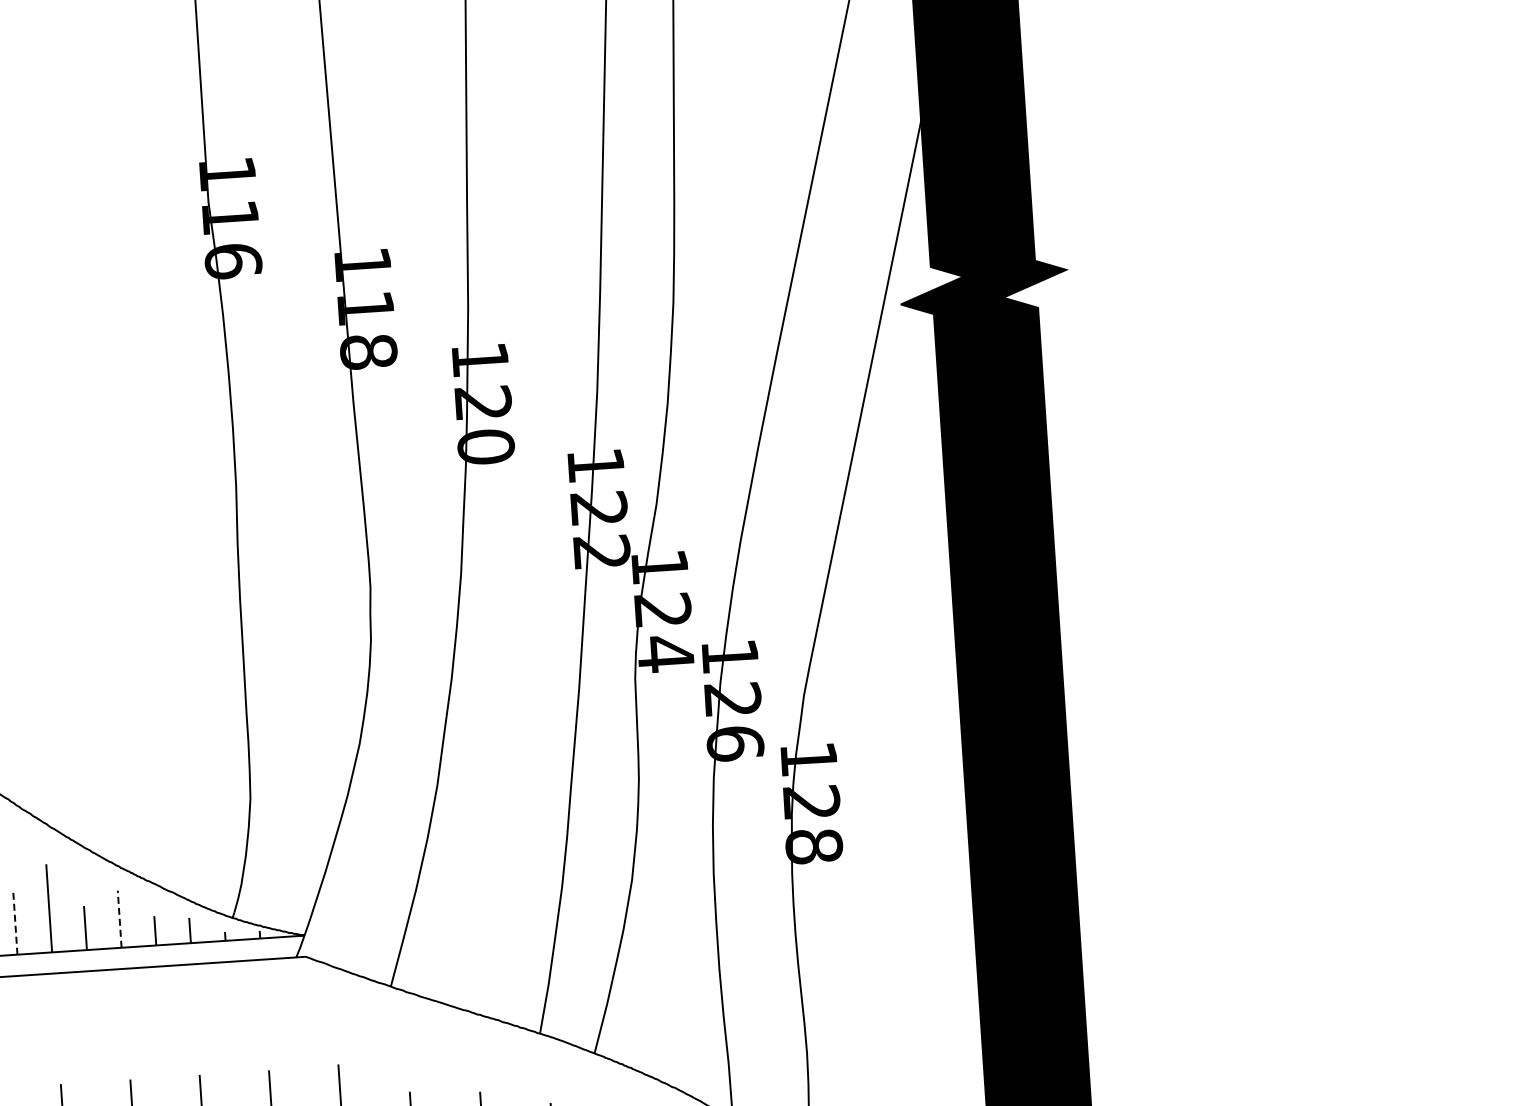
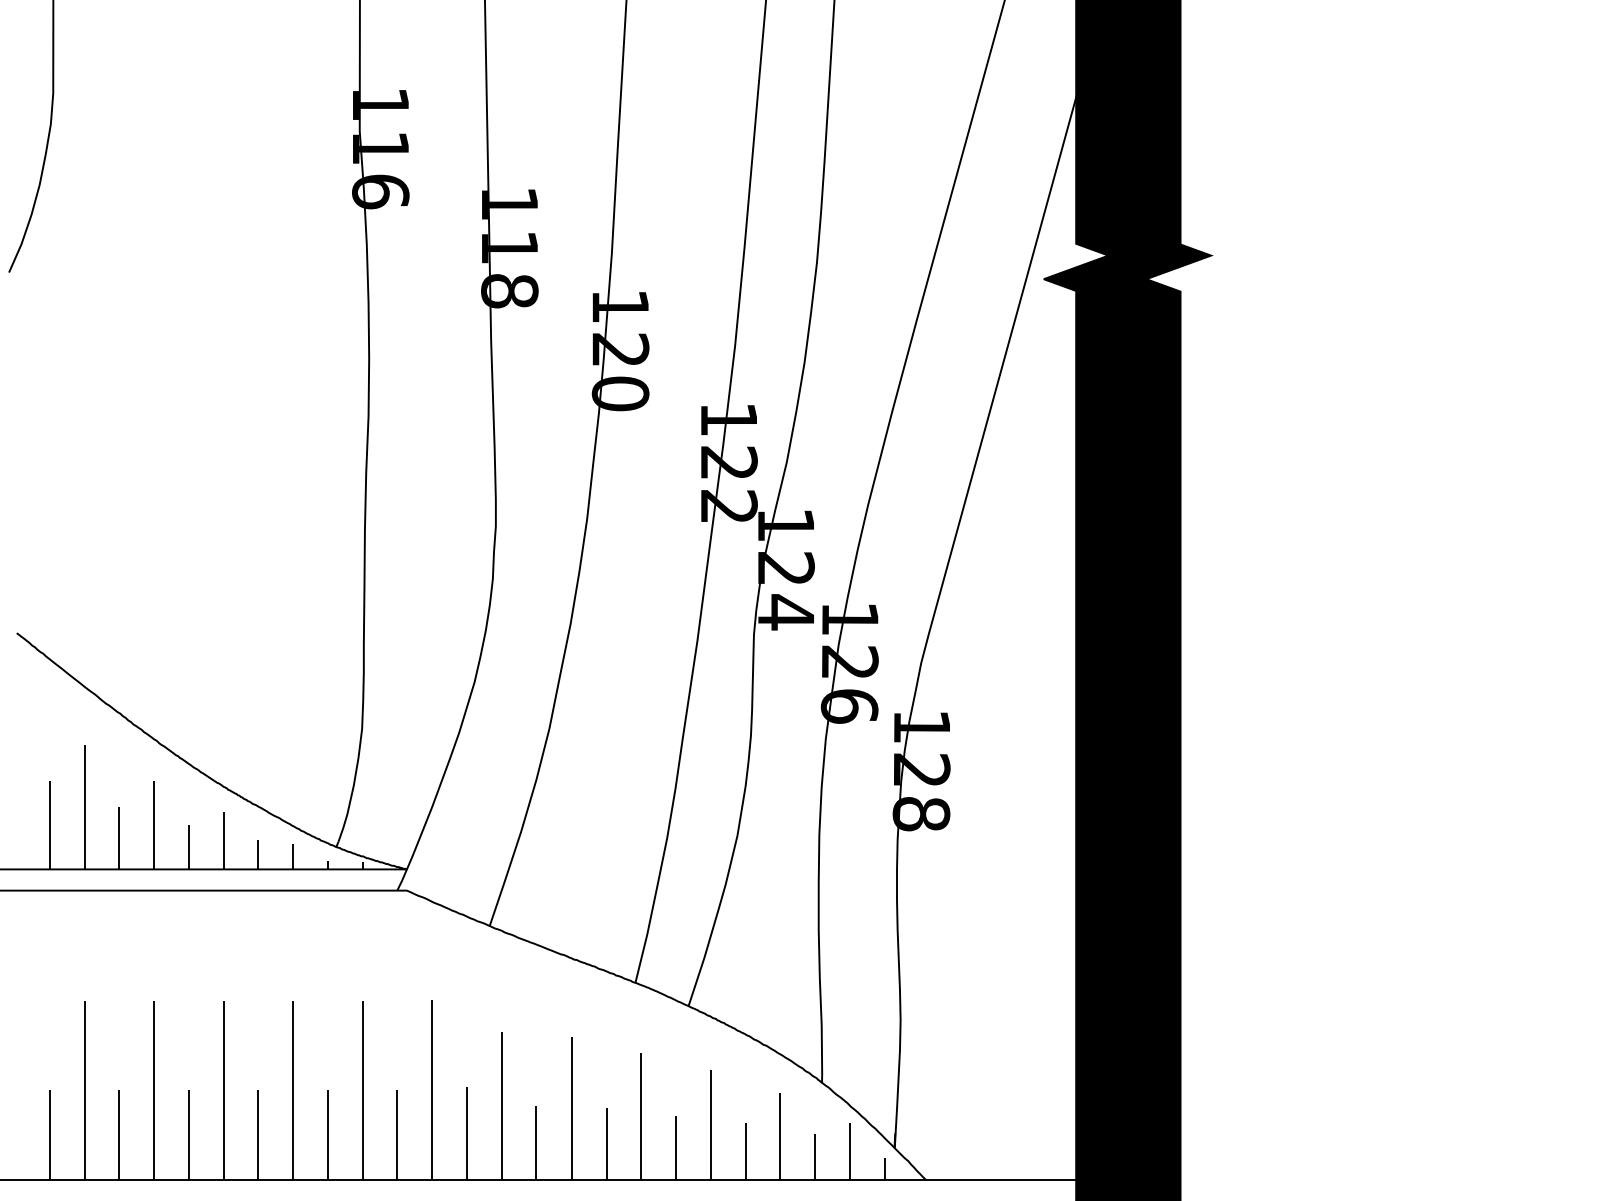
line: (119, 918) -> (223, 840), dashed -> solid
line: (15, 923) -> (119, 838), dashed -> solid

